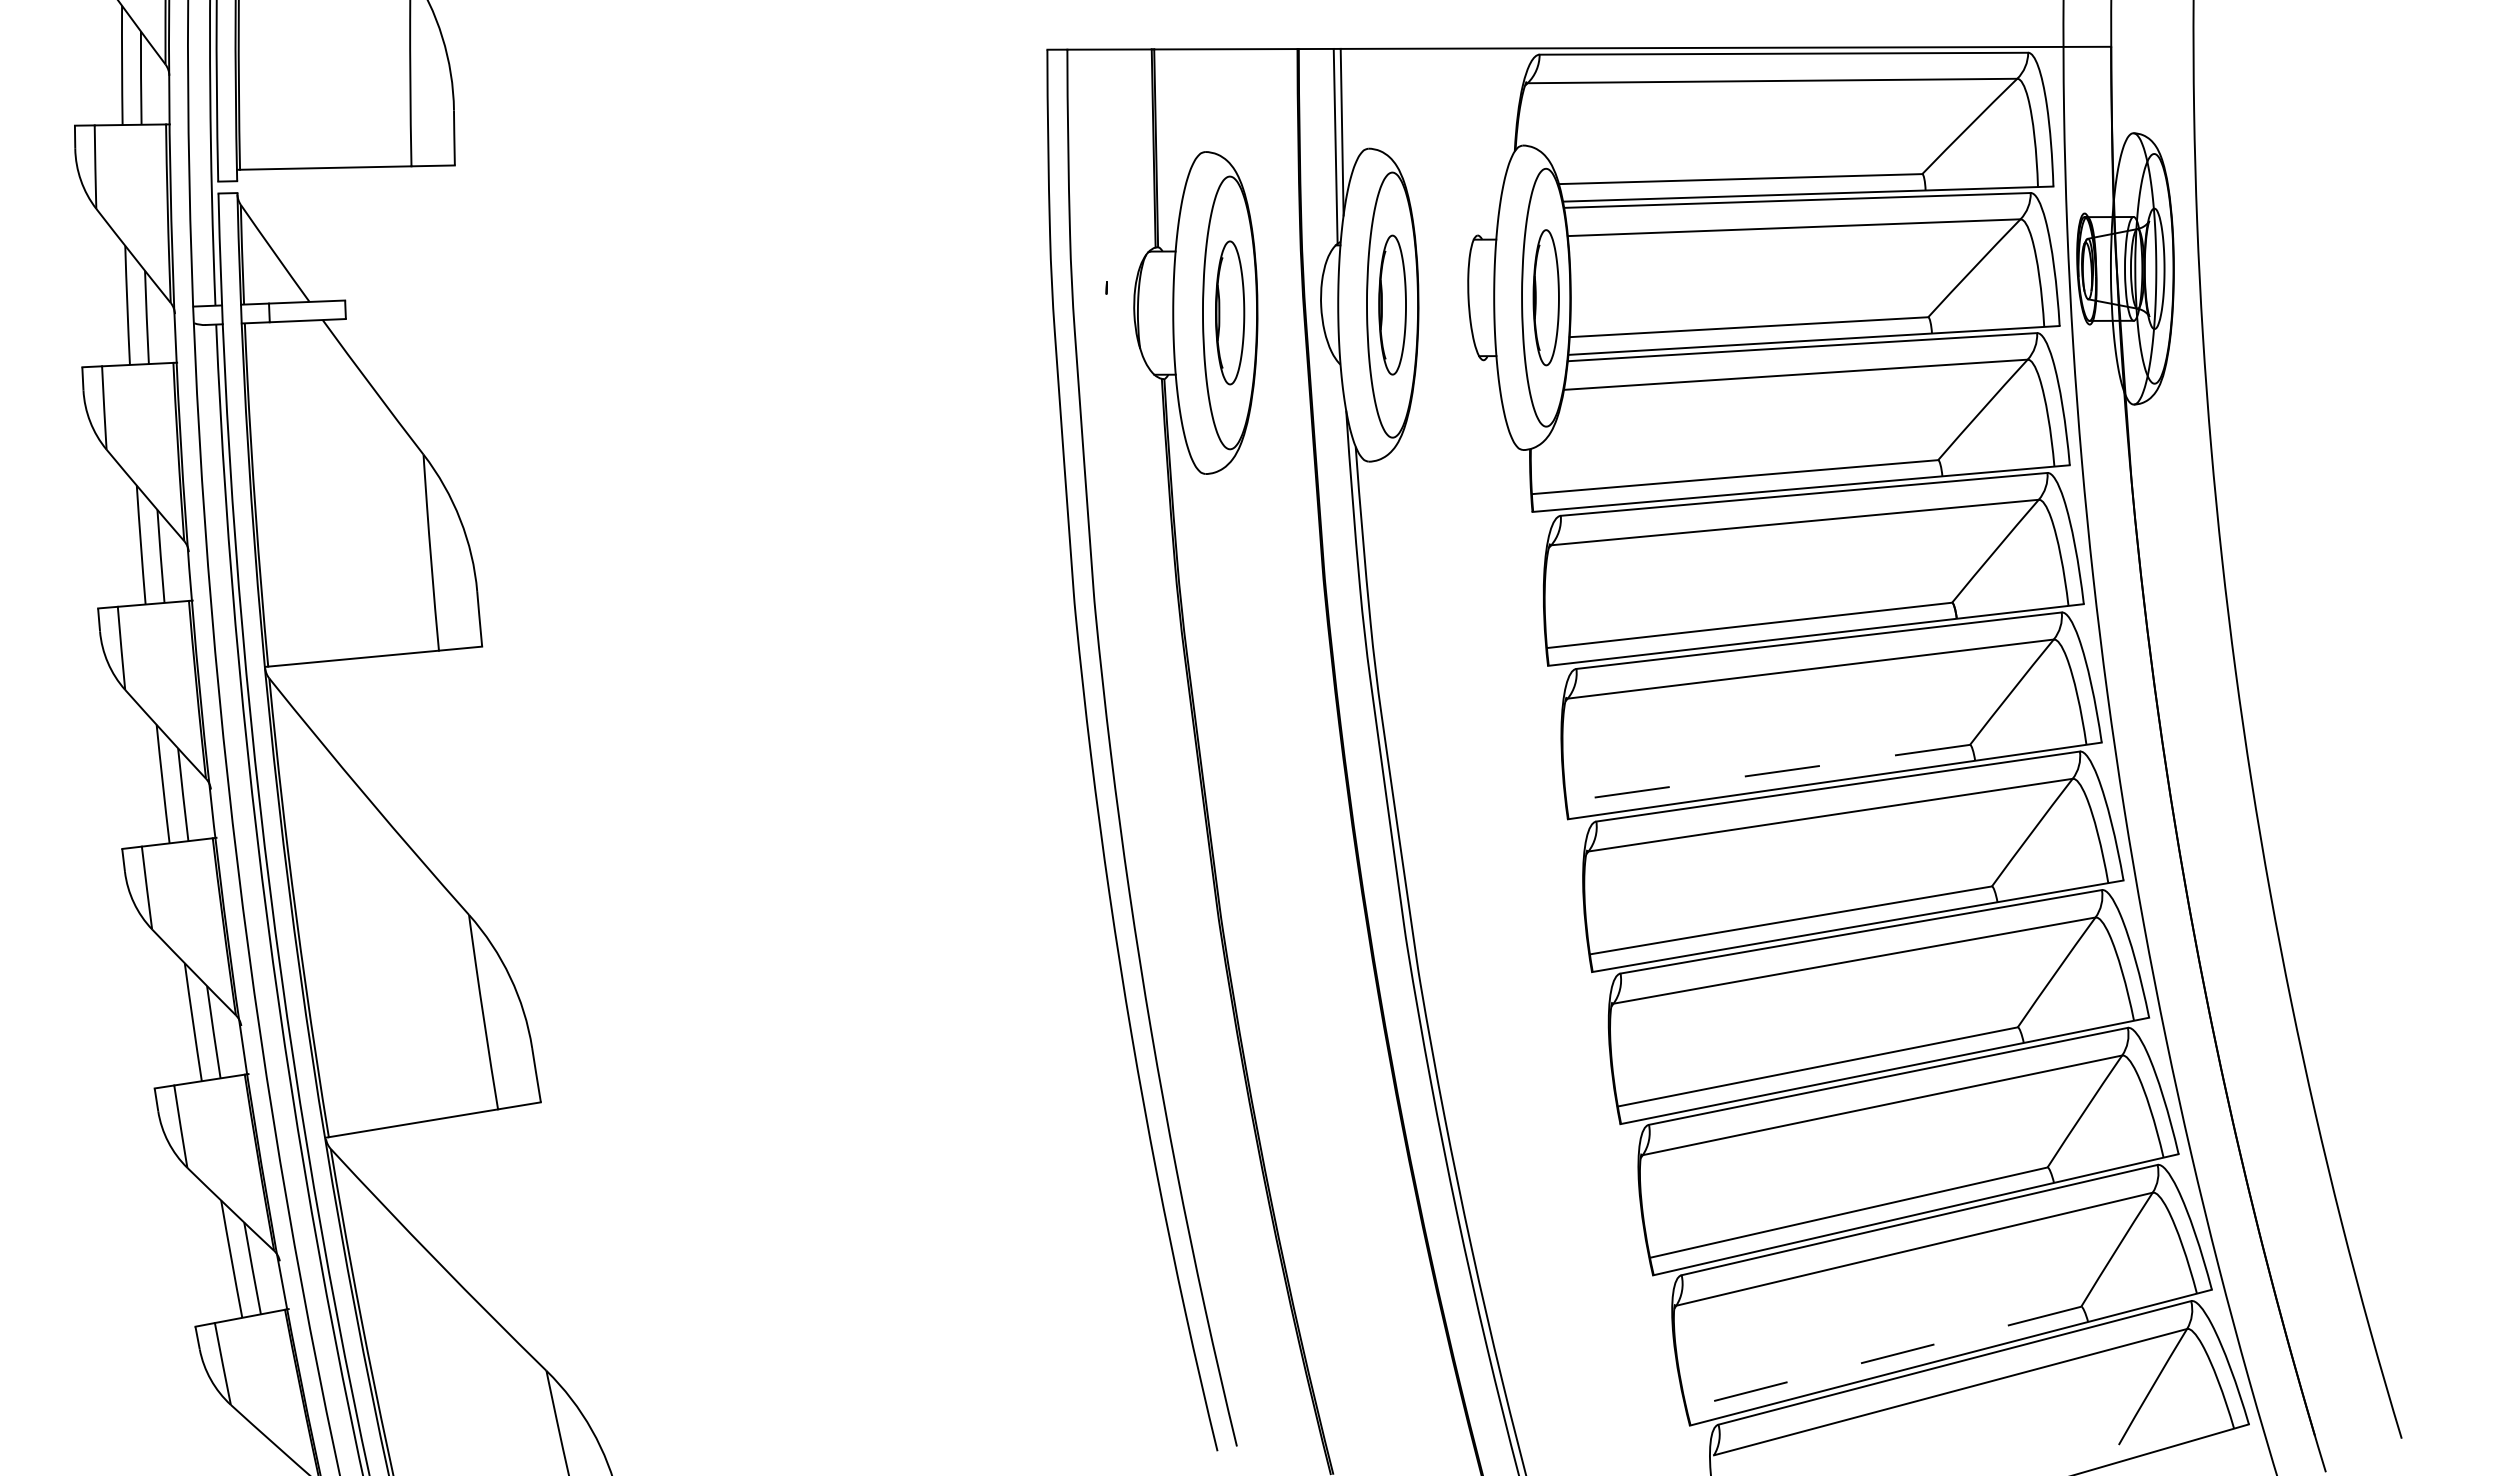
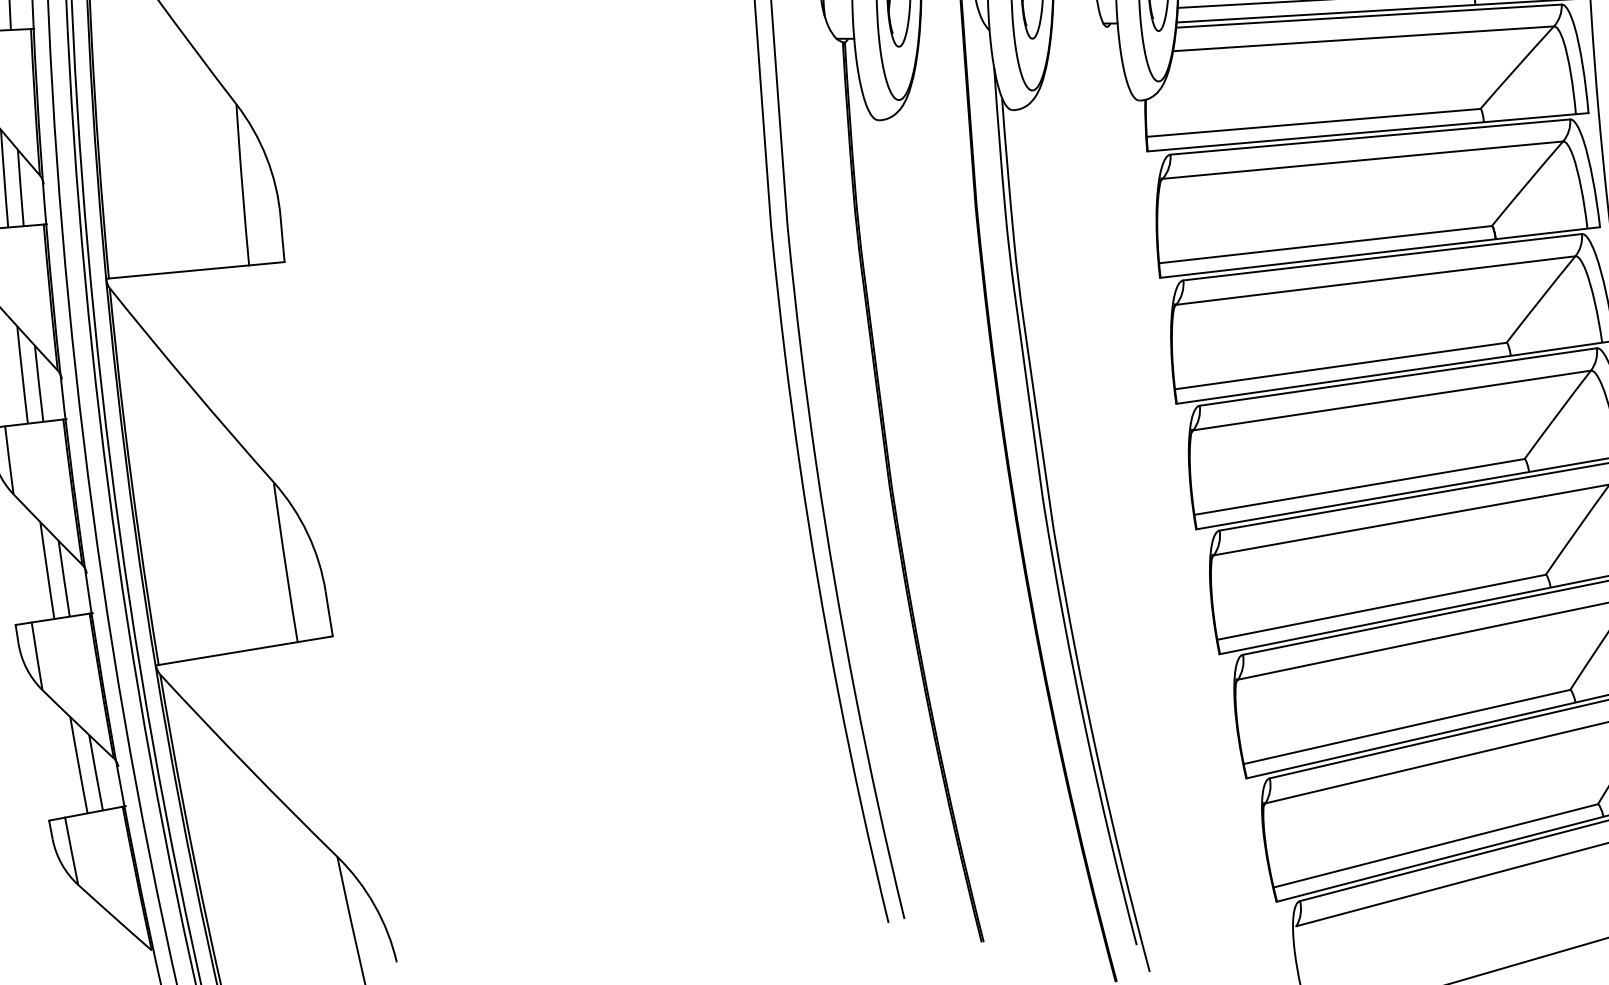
line: (1768, 773) -> (1341, 366), dashed -> solid
line: (1883, 1357) -> (1435, 845), dashed -> solid

